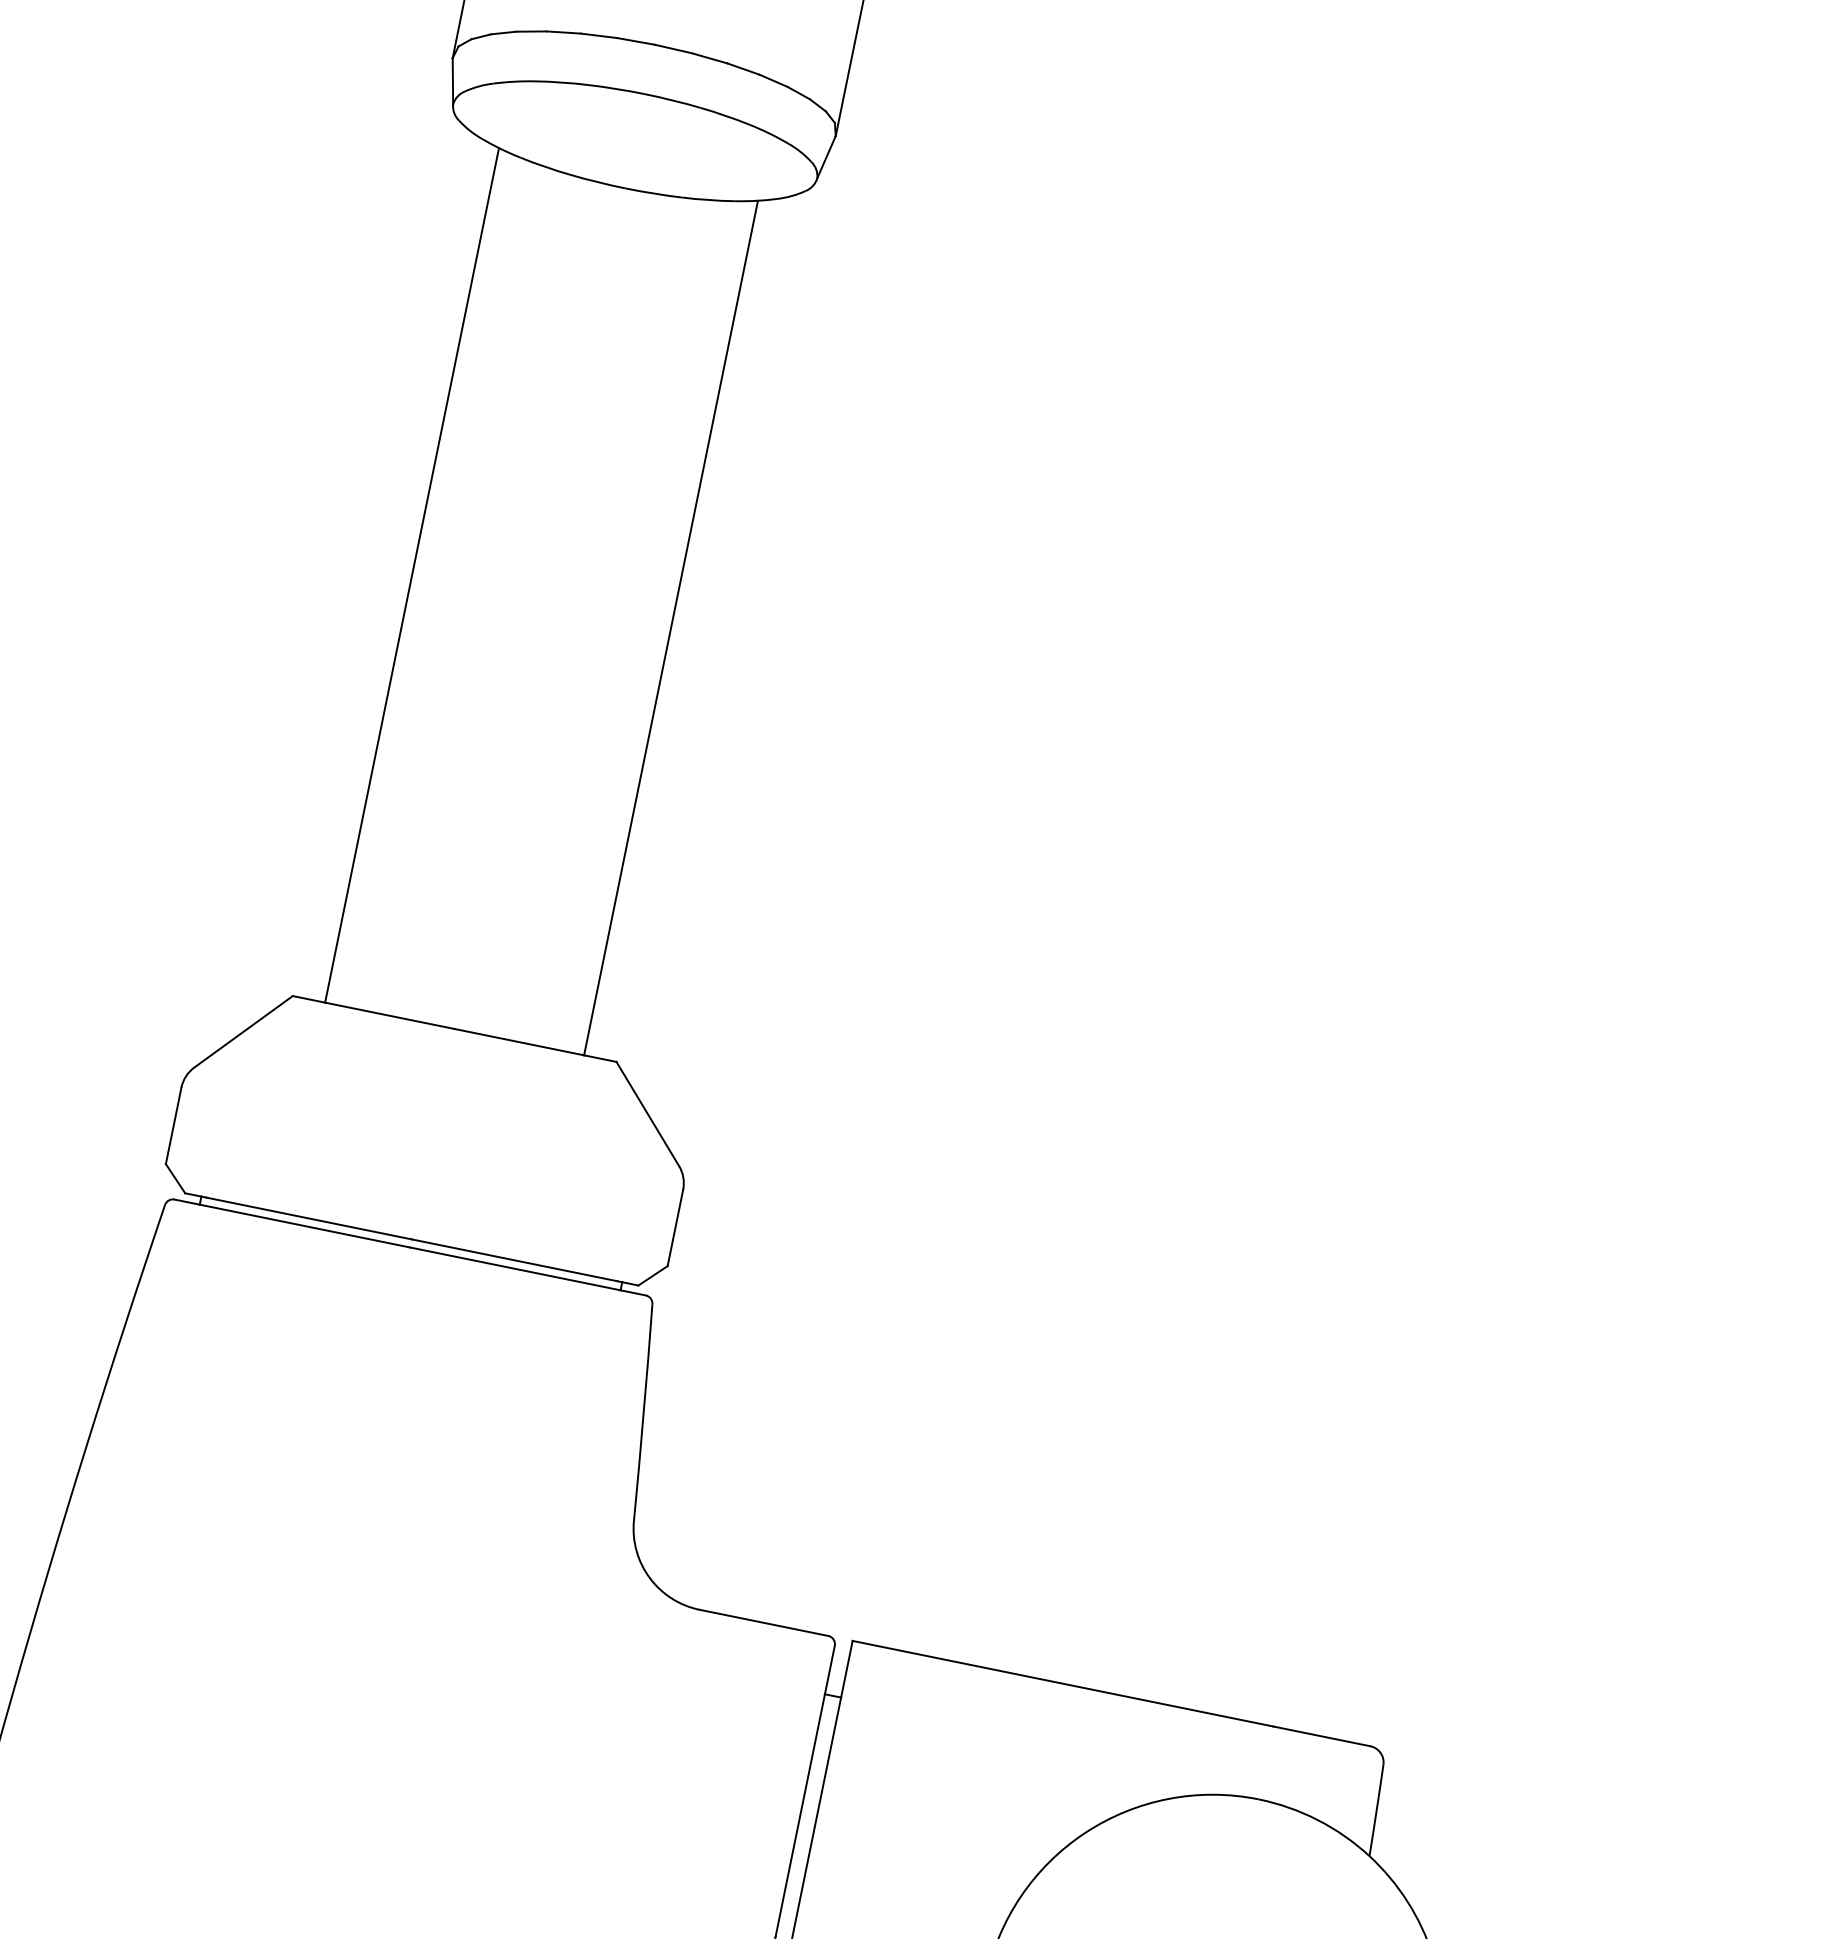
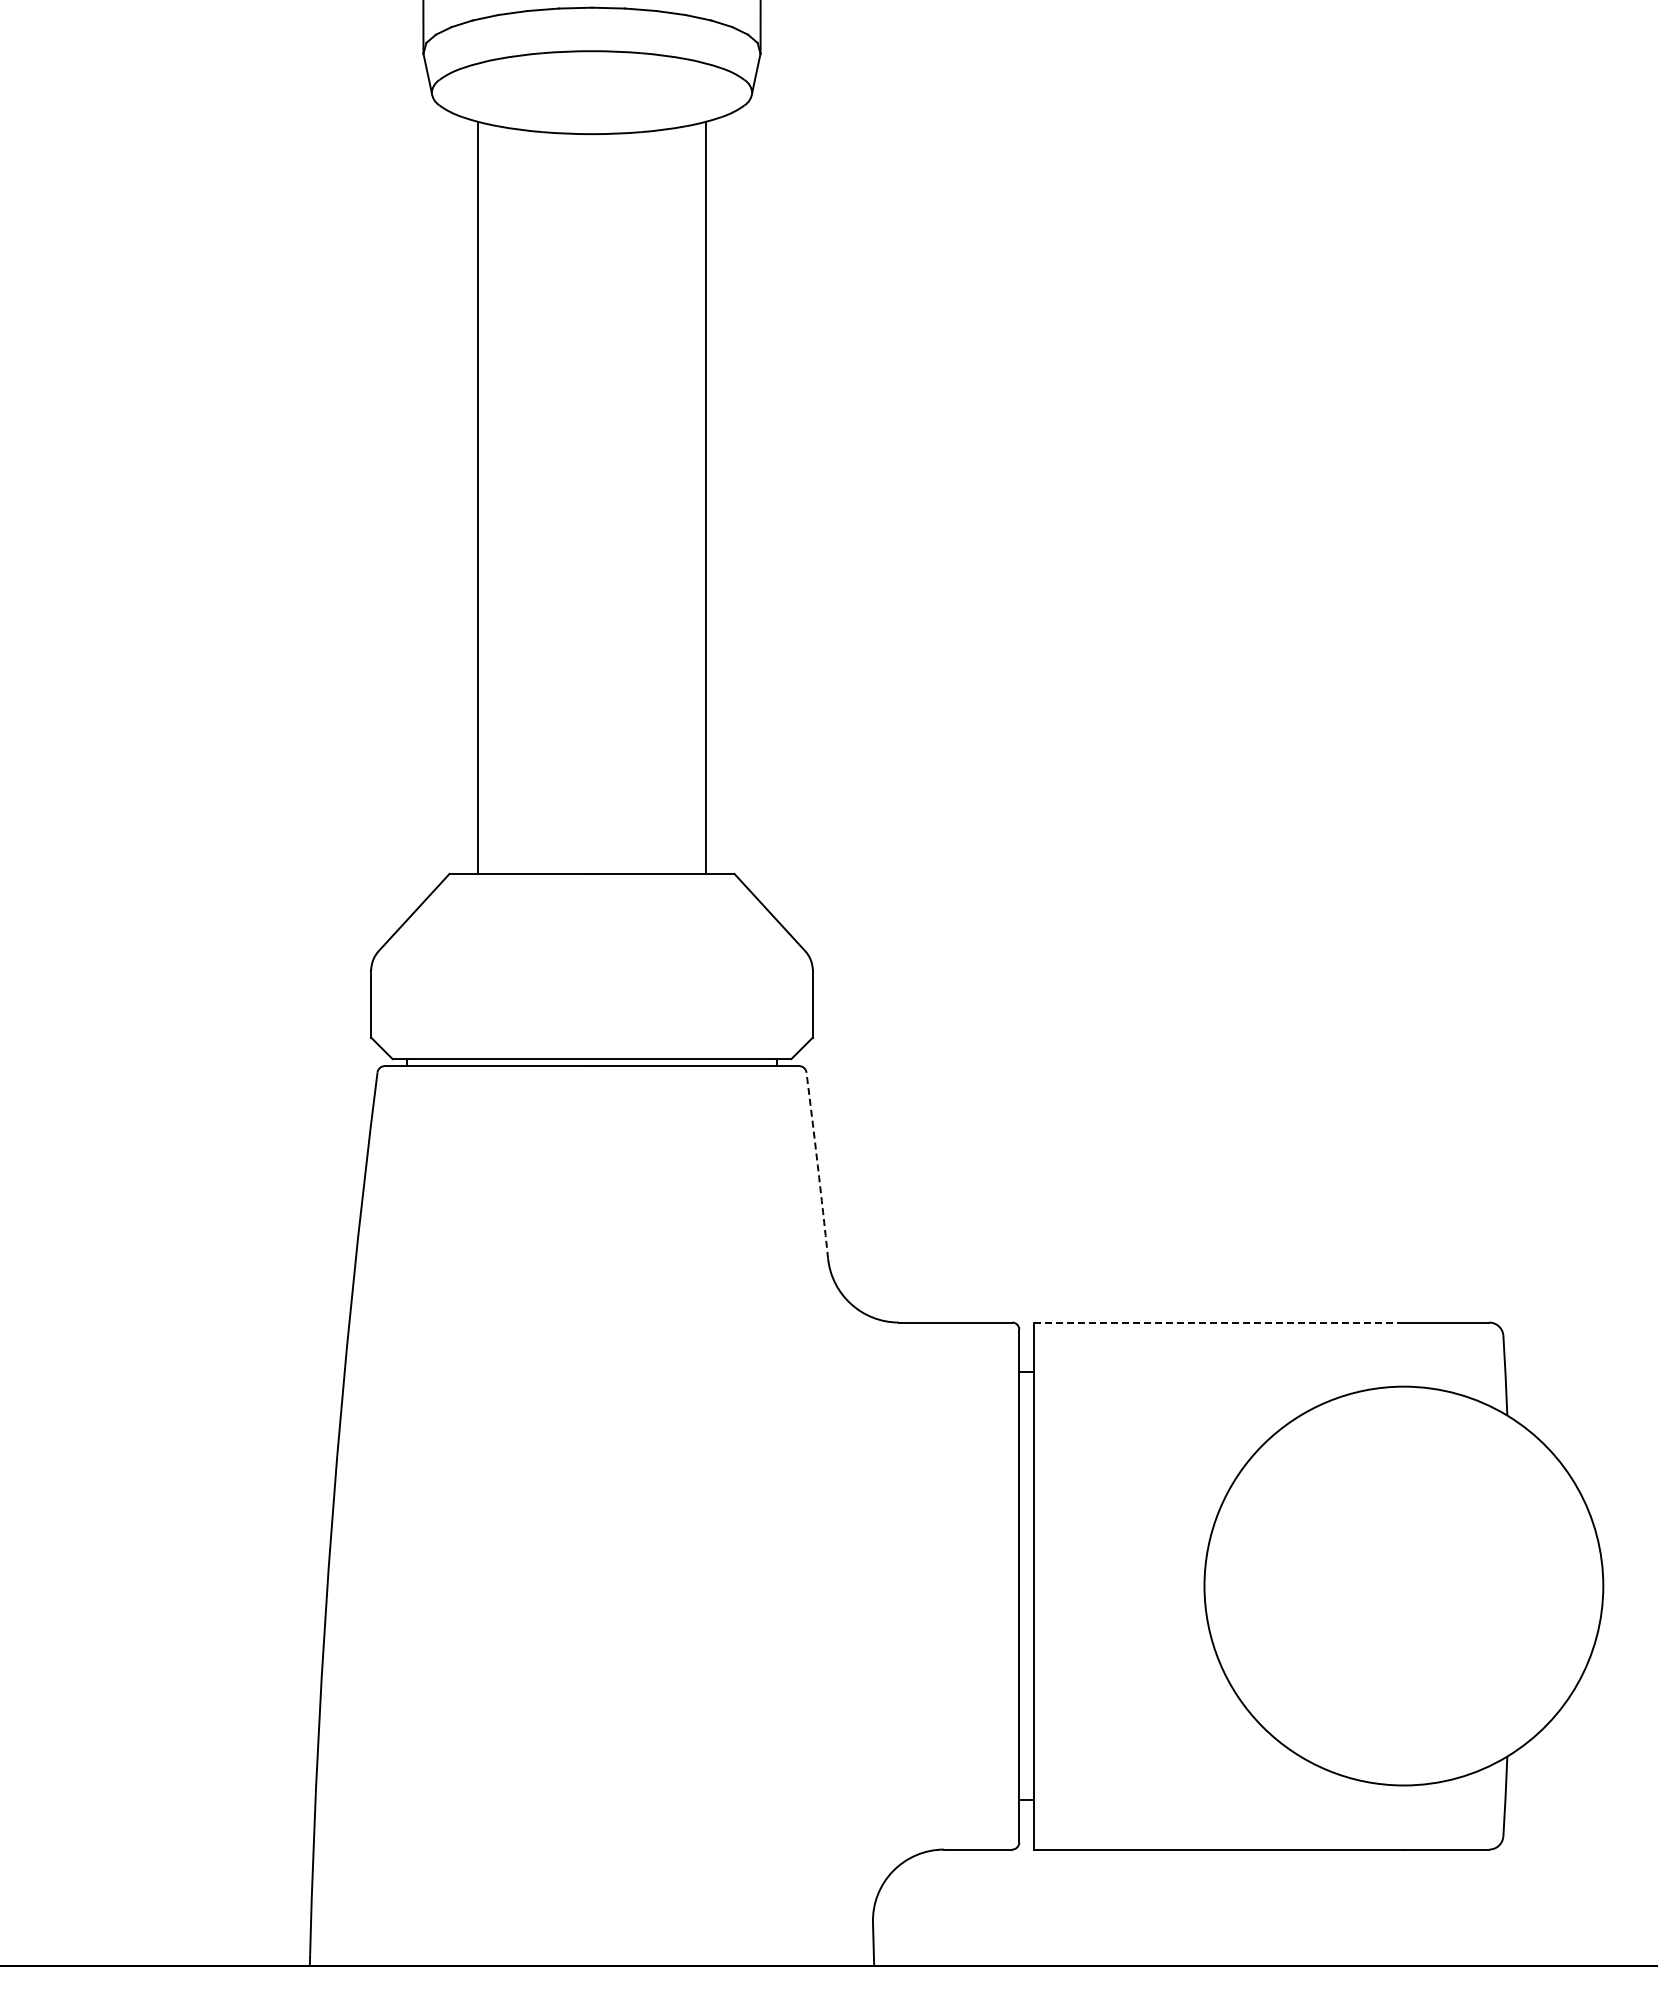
arc: (643, 1412) -> (817, 1165), solid -> dashed
line: (1062, 1683) -> (1218, 1322), solid -> dashed

